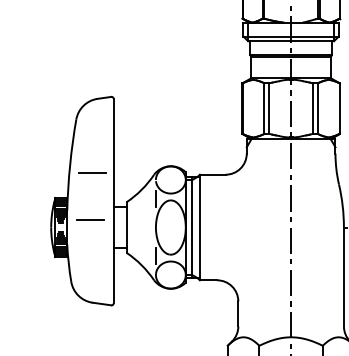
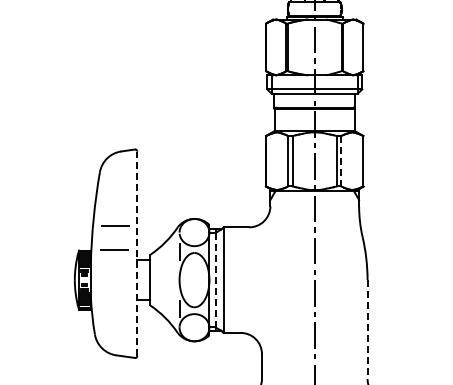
line: (317, 108) -> (341, 161), solid -> dashed
line: (113, 200) -> (137, 253), solid -> dashed
line: (90, 219) -> (114, 249), moved
line: (191, 227) -> (215, 280), solid -> dashed
line: (343, 277) -> (367, 330), solid -> dashed

